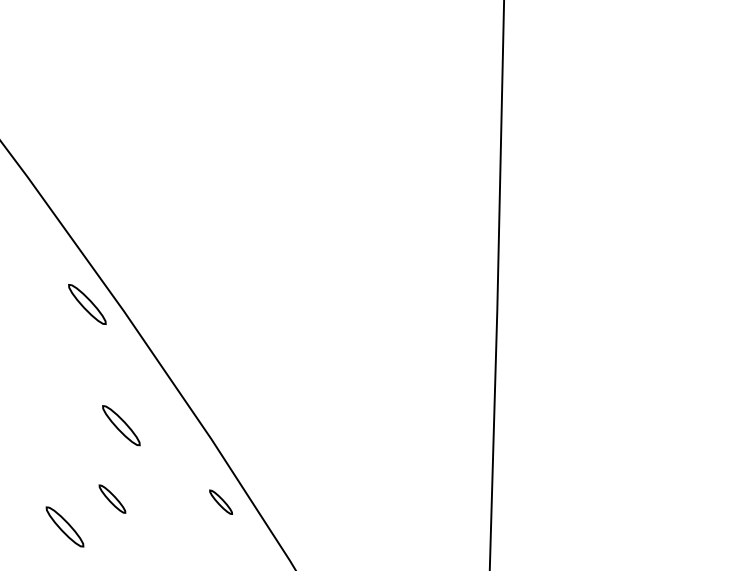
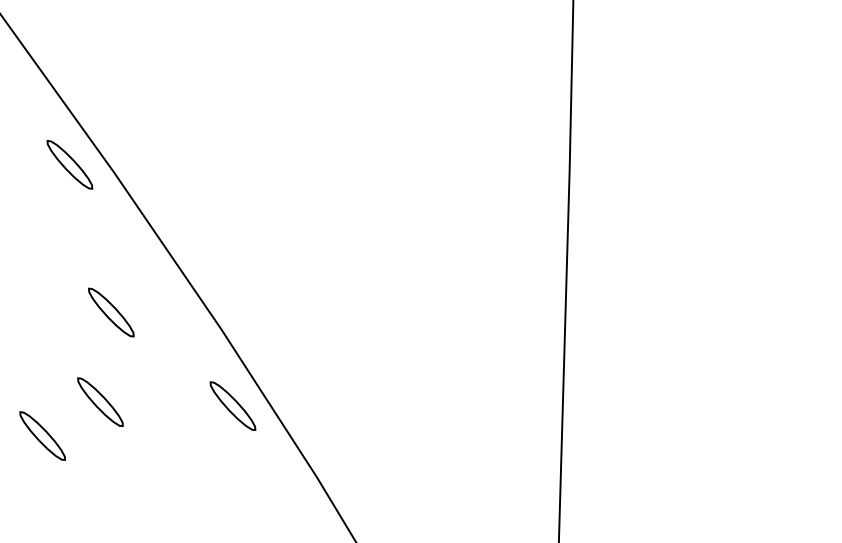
part: (112, 498) -> (100, 401), size x1.43
part: (220, 501) -> (232, 404), size x1.67

